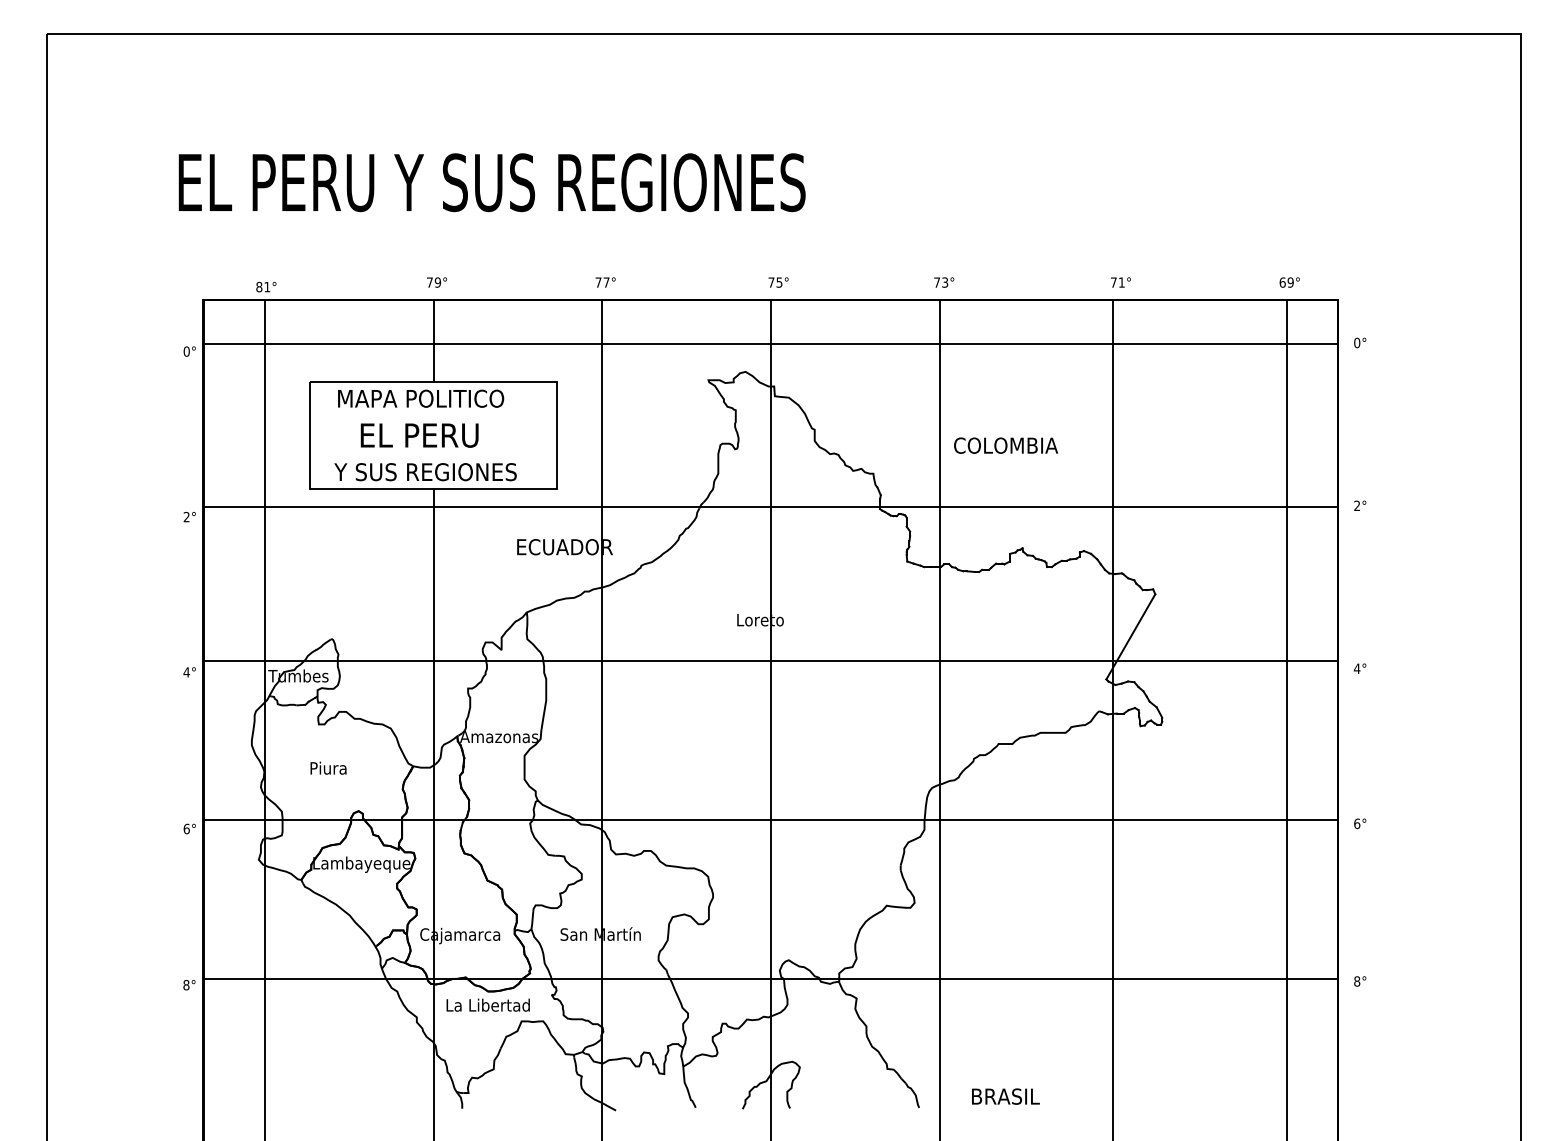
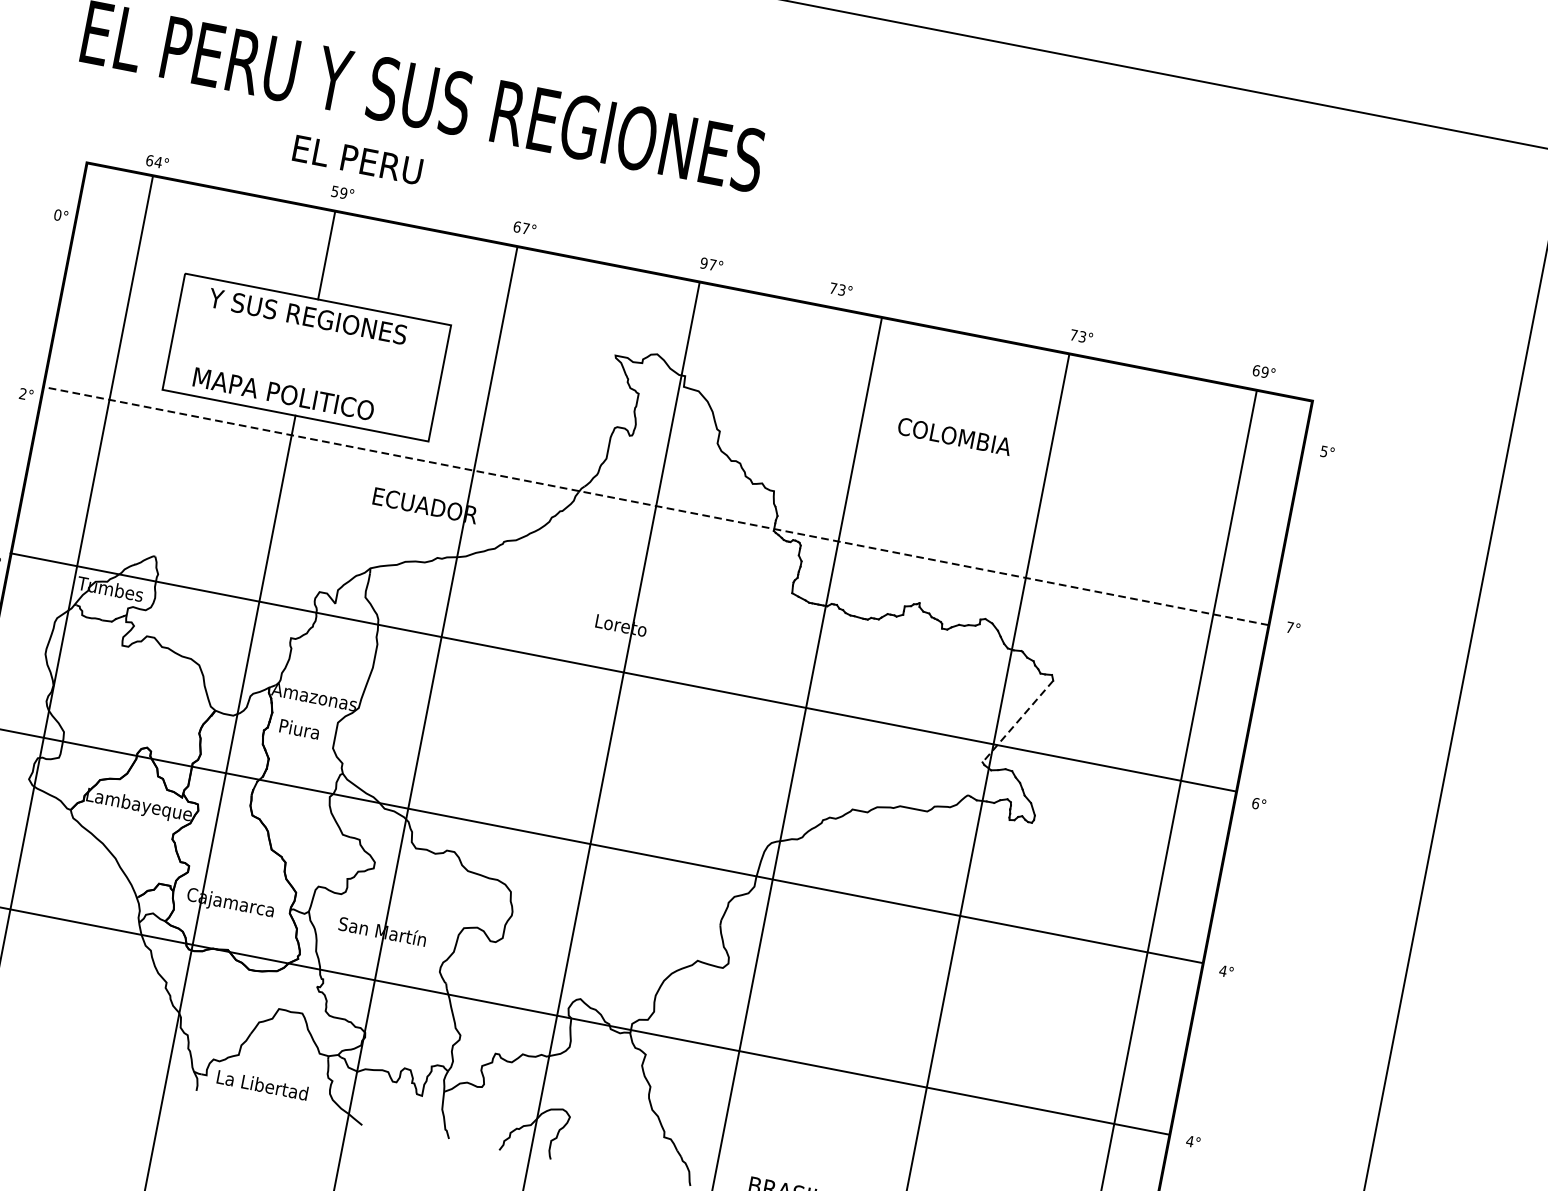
text: (429, 282) -> (334, 191), 79° -> 59°
text: (598, 282) -> (517, 226), 77° -> 67°
text: (775, 282) -> (708, 264), 75° -> 97°
text: (944, 282) -> (841, 289), moved
text: (1121, 282) -> (1082, 336), 71° -> 73°
text: (263, 286) -> (154, 160), 81° -> 64°
text: (1357, 342) -> (1324, 451), 0° -> 5°
line: (770, 343) -> (690, 328), removed
text: (427, 398) -> (308, 316), MAPA POLITICO -> Y SUS REGIONES
text: (419, 435) -> (357, 159), moved
text: (1006, 445) -> (955, 436), moved
text: (425, 472) -> (290, 395), Y SUS REGIONES -> MAPA POLITICO
text: (1357, 505) -> (1290, 627), 2° -> 7°
line: (769, 507) -> (654, 505), solid -> dashed
line: (1130, 637) -> (1017, 722), solid -> dashed
text: (1356, 668) -> (1255, 803), 4° -> 6°
text: (328, 767) -> (299, 728), moved
text: (1356, 823) -> (1222, 970), 6° -> 4°
text: (1356, 981) -> (1189, 1141), 8° -> 4°
text: (487, 1004) -> (261, 1084), moved

